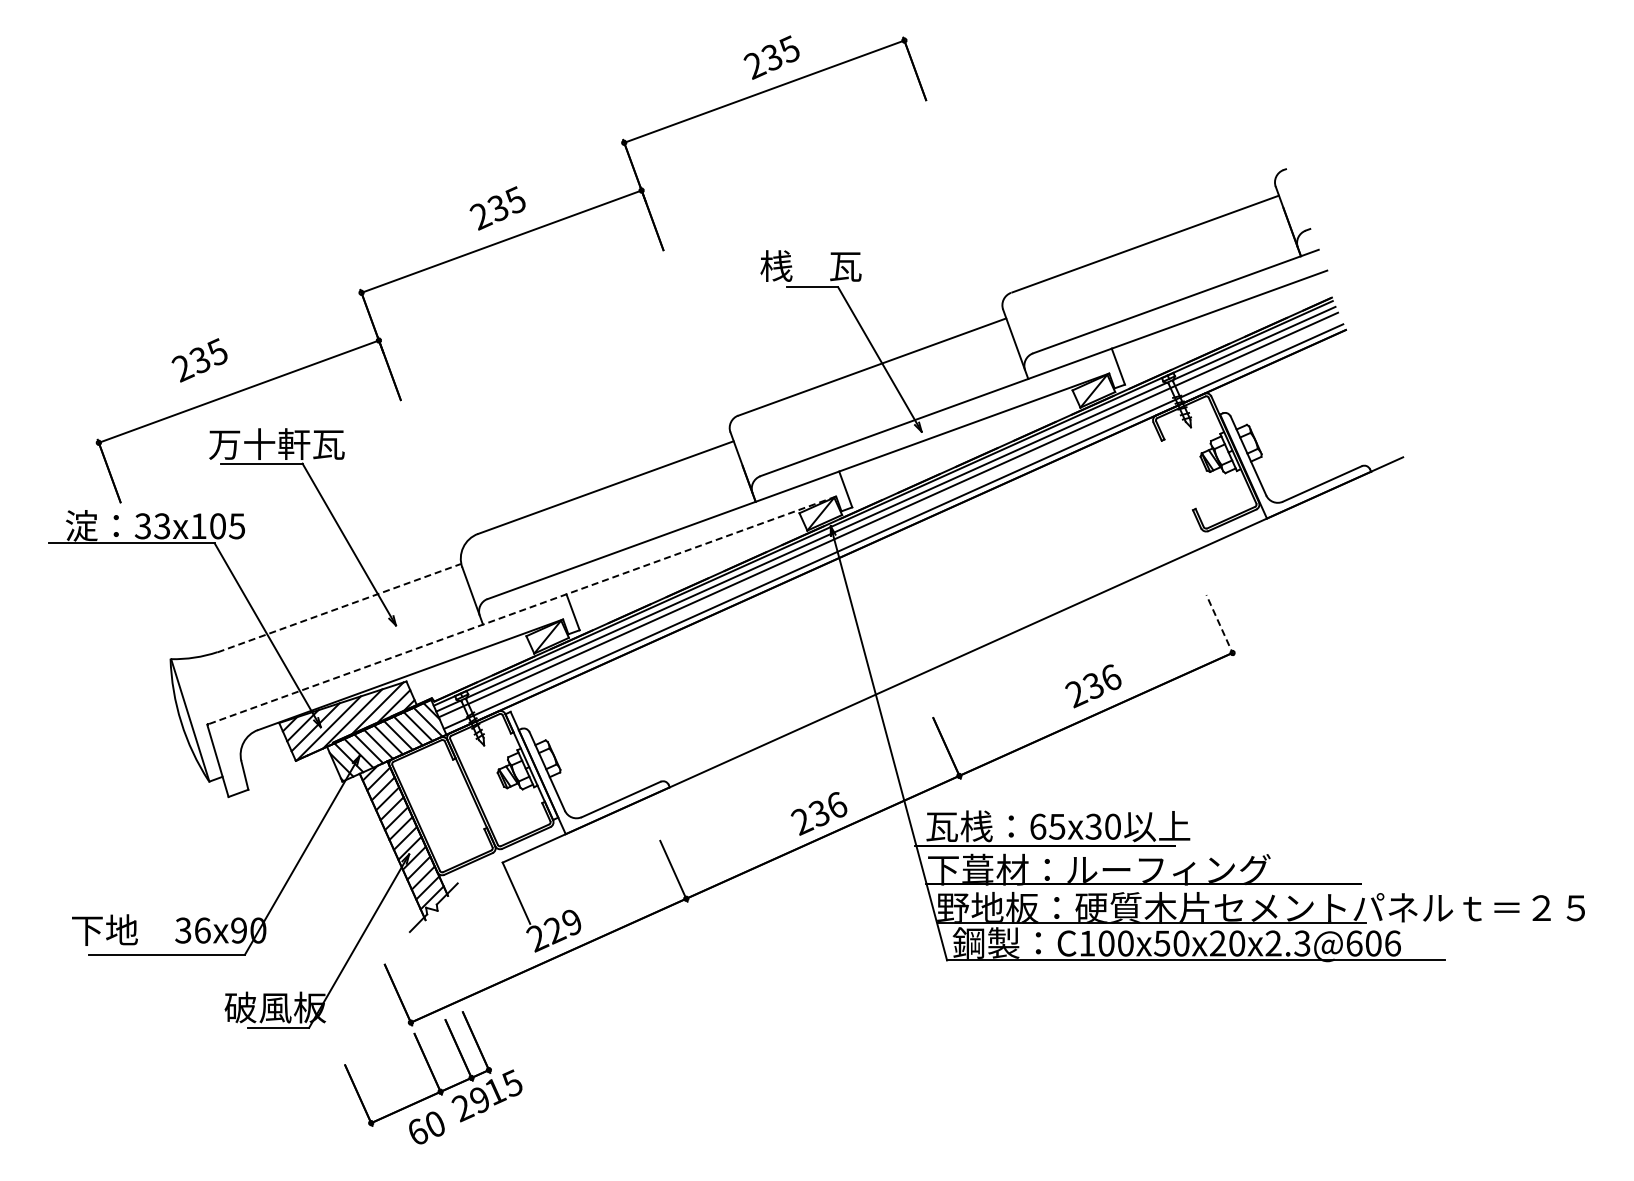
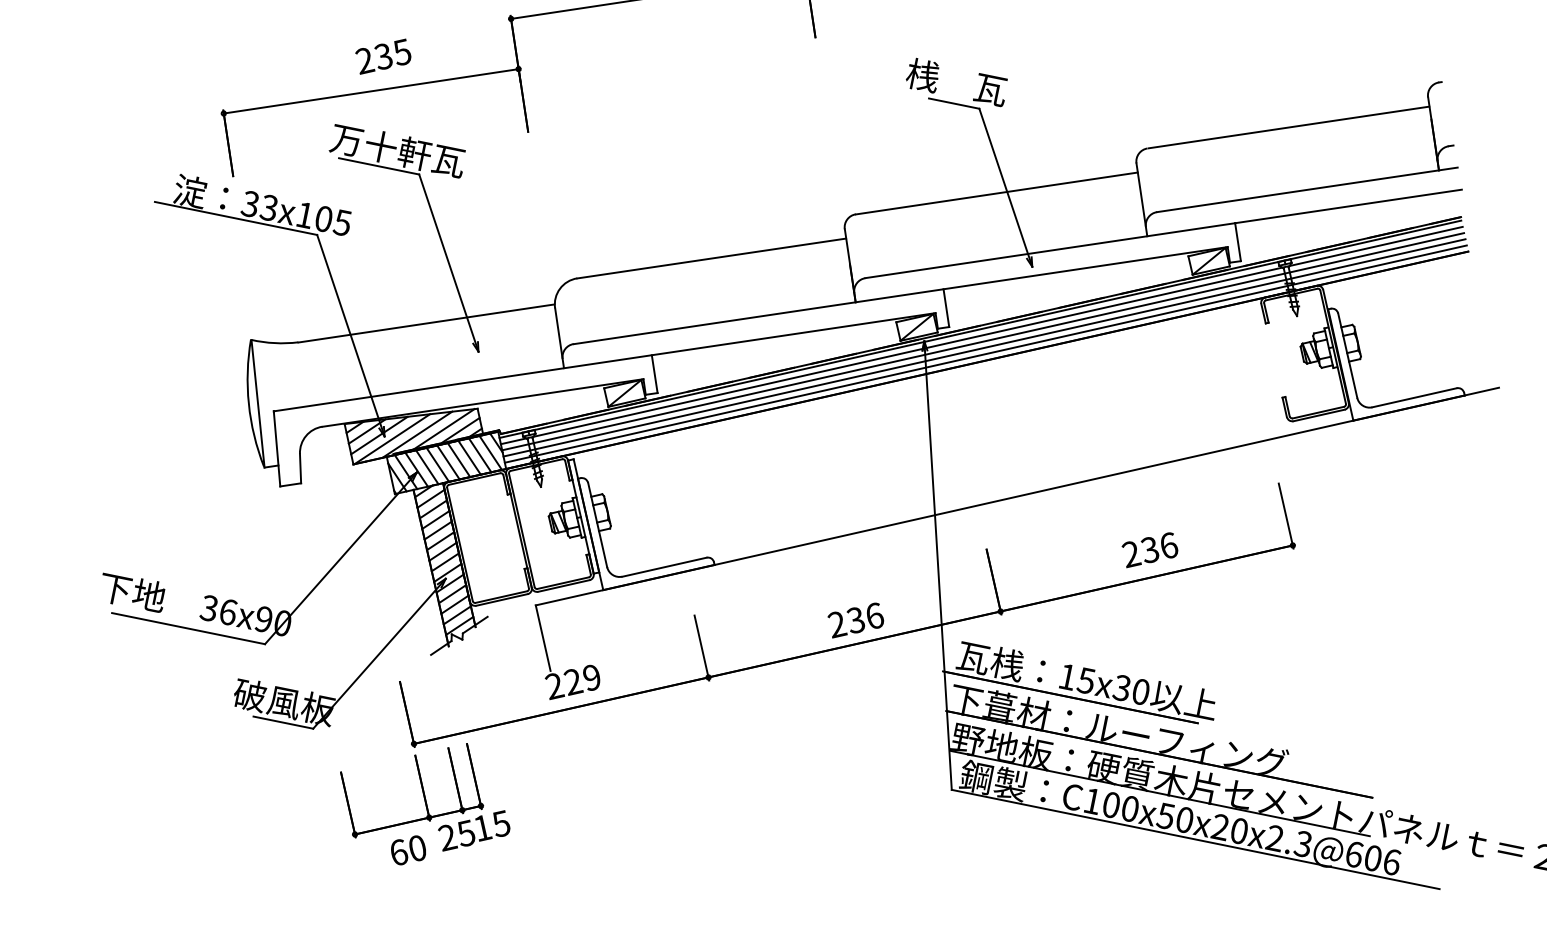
text: (199, 360) -> (382, 56), moved
line: (890, 520) -> (984, 347), added
line: (339, 608) -> (426, 323), dashed -> solid
line: (521, 610) -> (604, 362), dashed -> solid
line: (1219, 625) -> (1285, 515), dashed -> solid
text: (1038, 826) -> (1068, 676), 65x30 -> 15x30
text: (479, 1099) -> (465, 832), 29 -> 25

